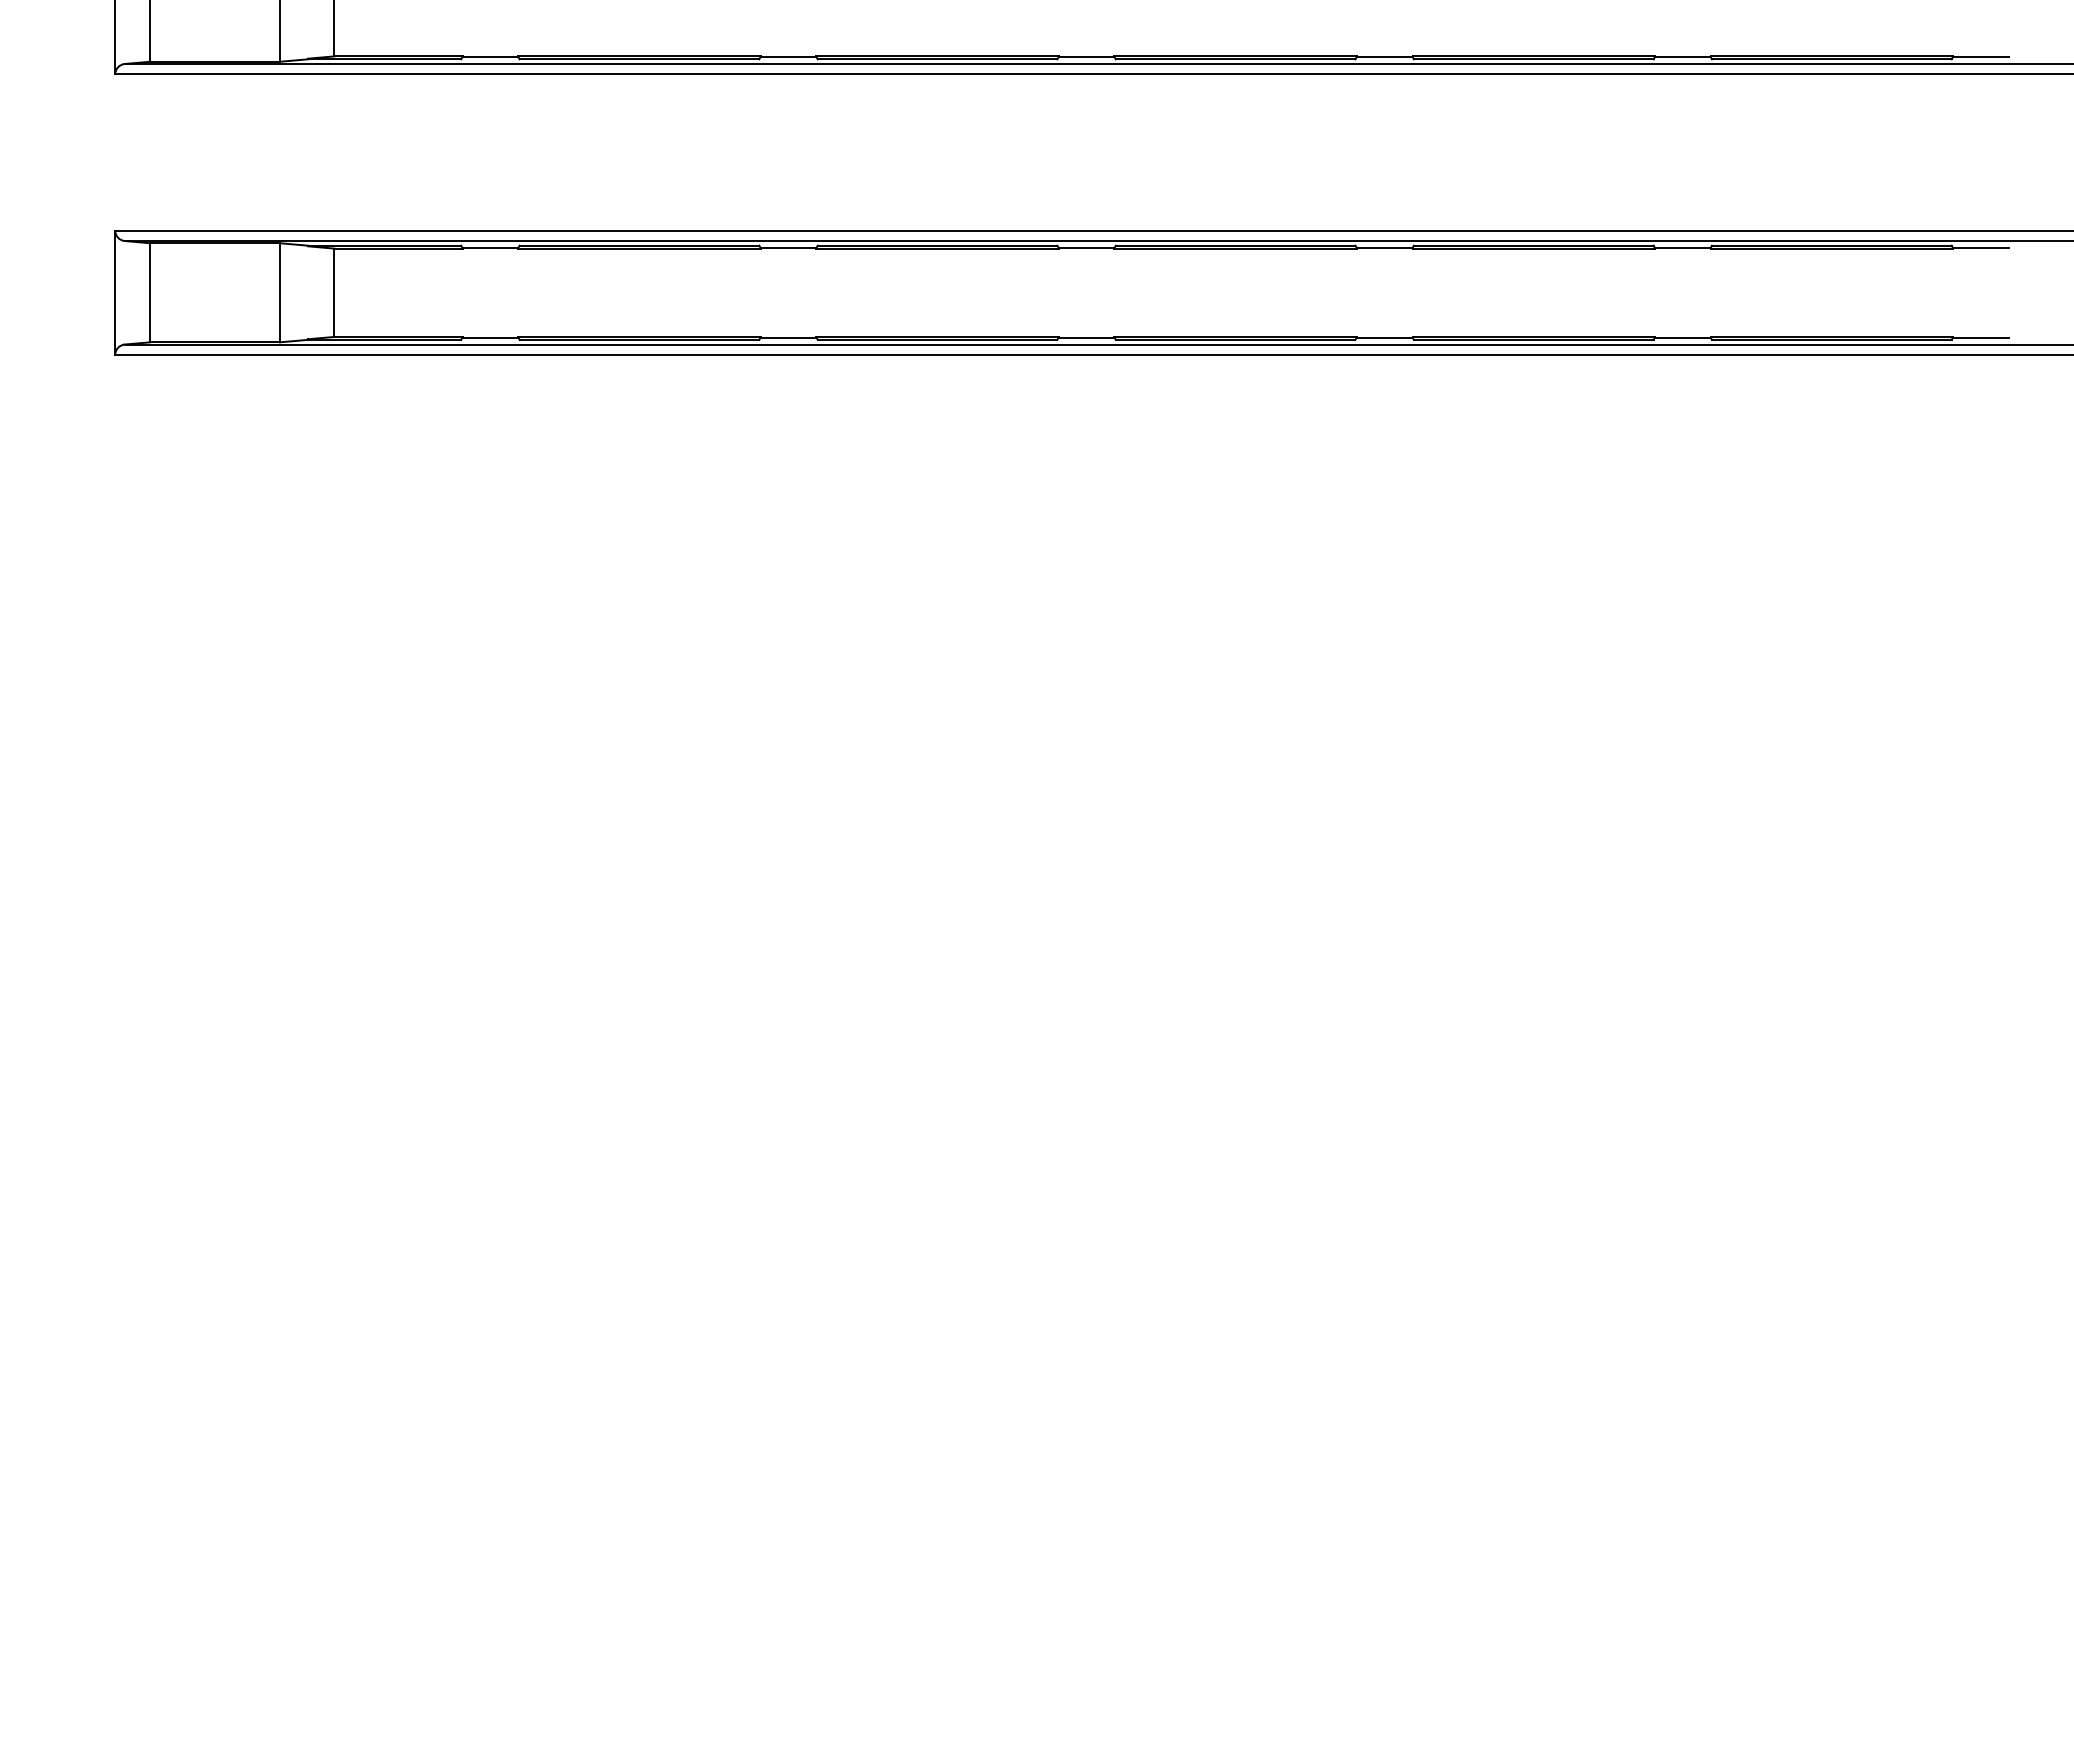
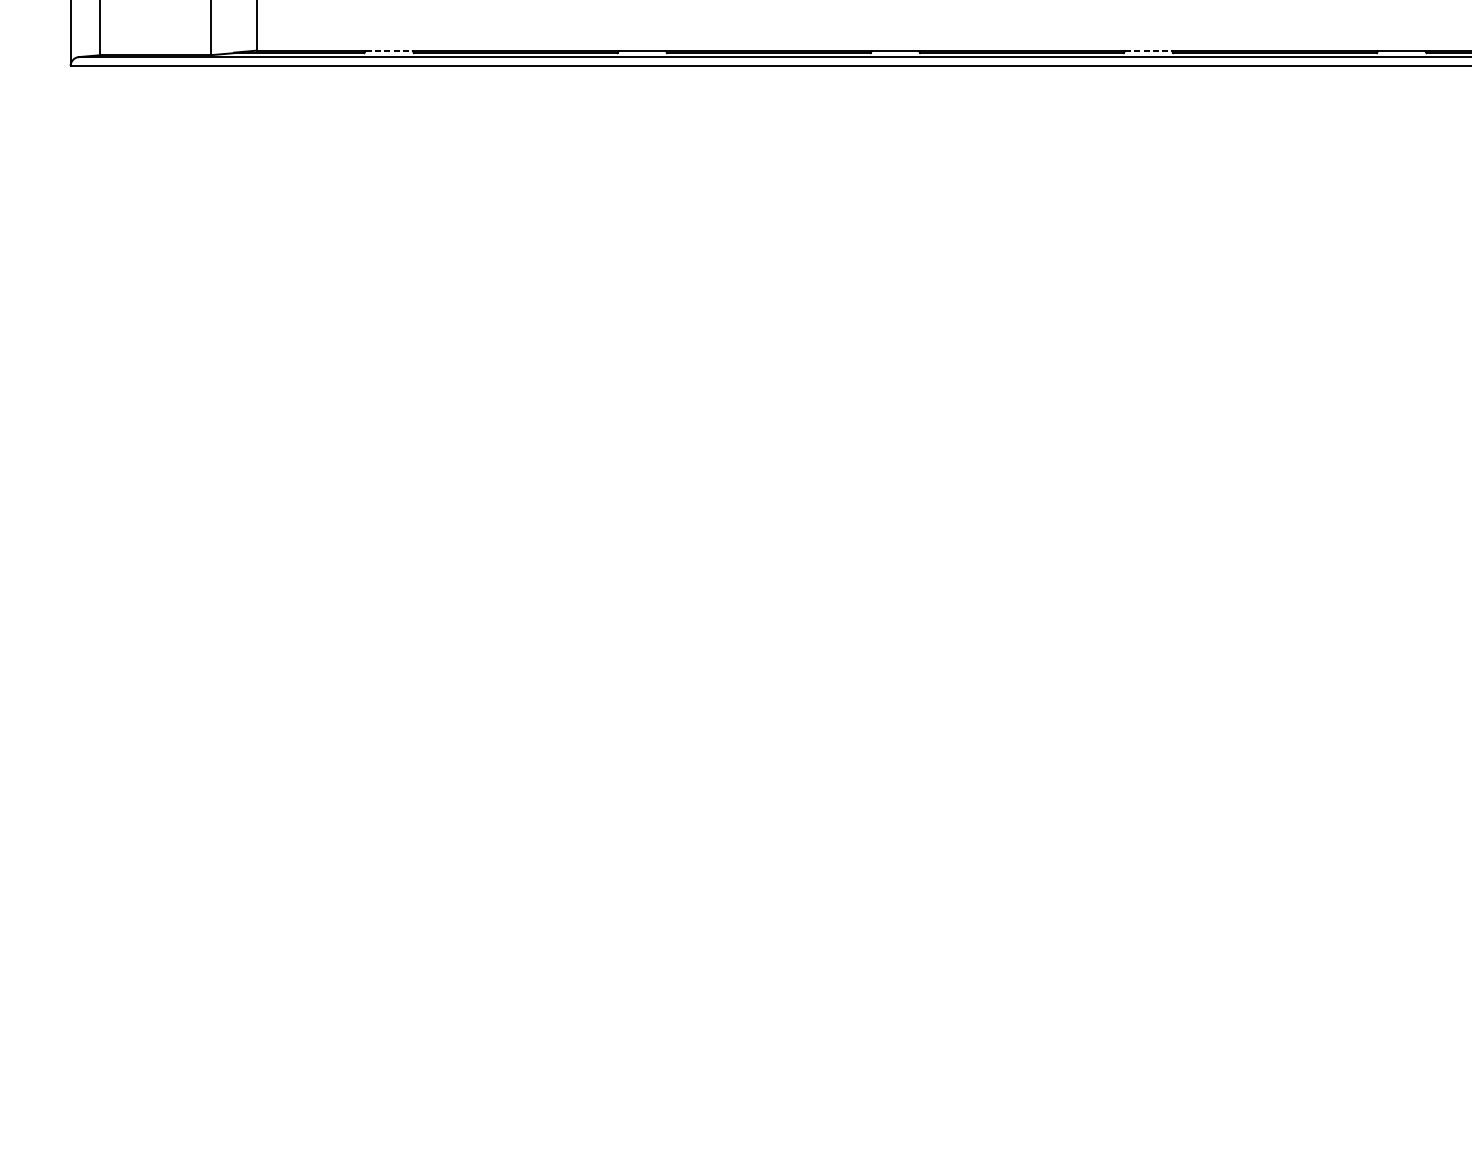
line: (490, 337) -> (389, 51), solid -> dashed
line: (1384, 337) -> (1148, 51), solid -> dashed

